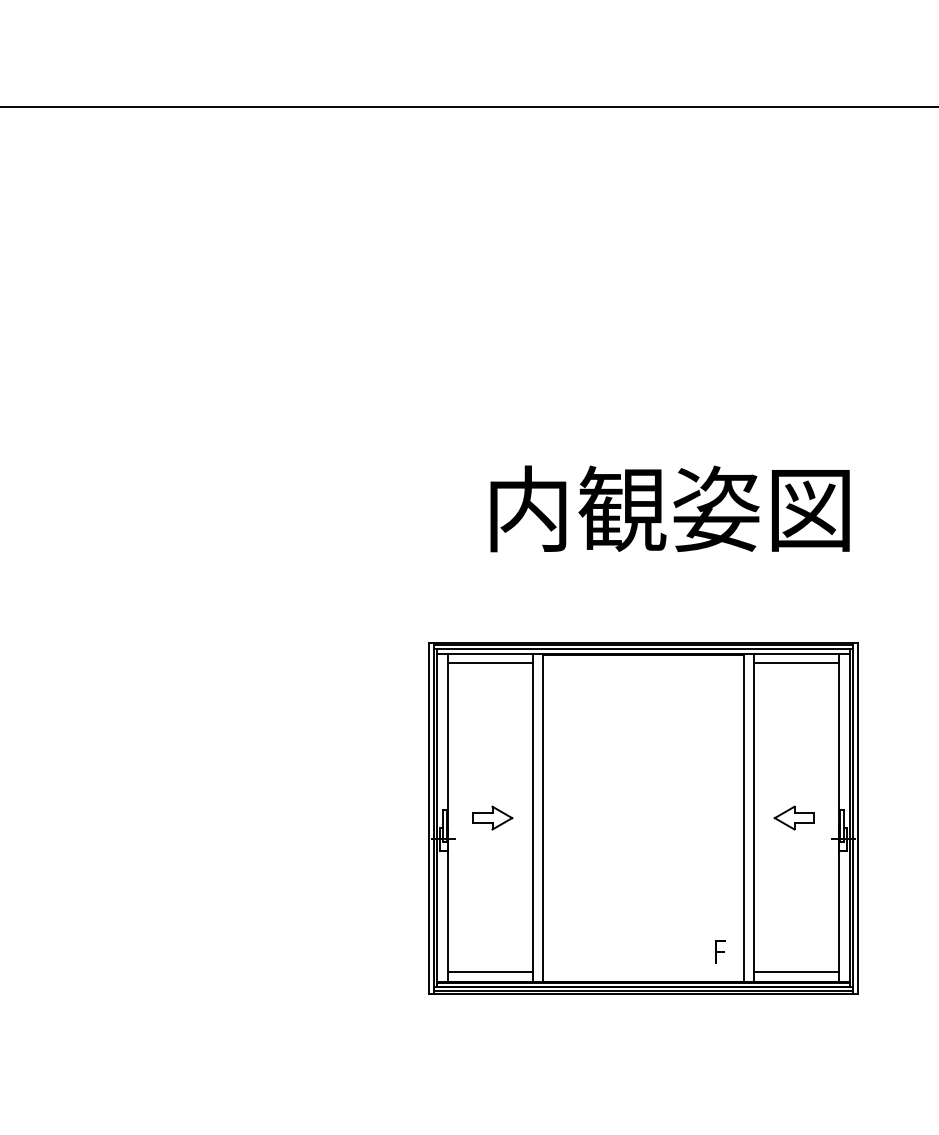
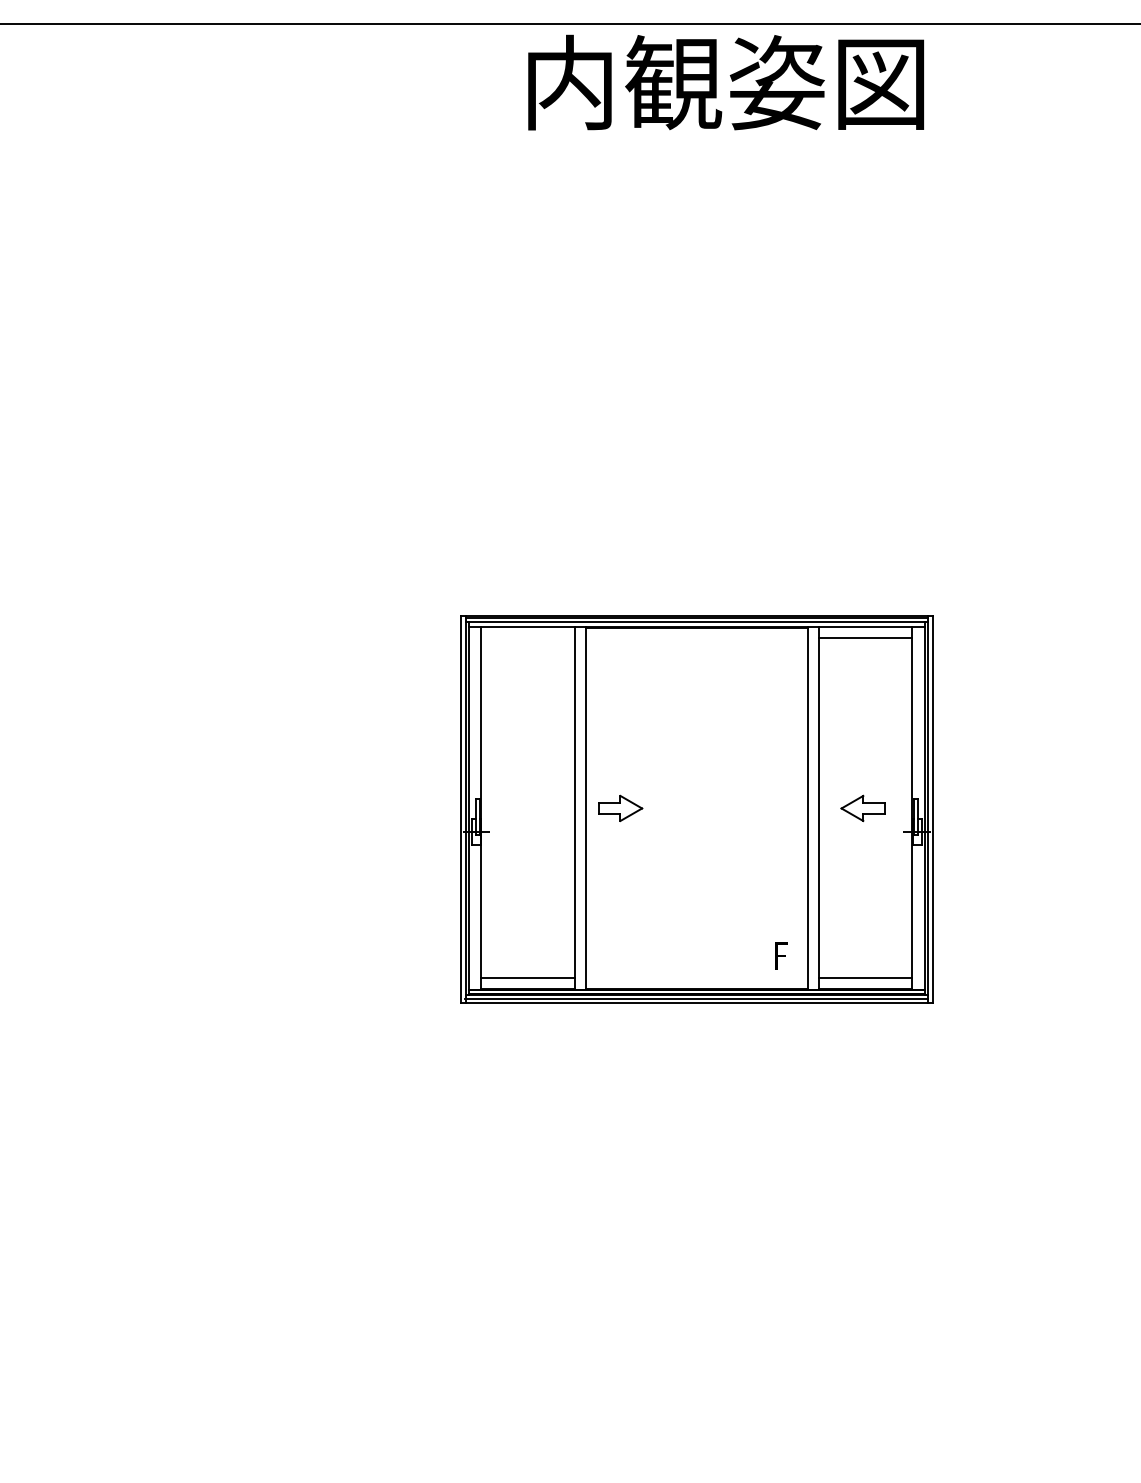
text: (669, 508) -> (725, 82), moved
line: (490, 662) -> (528, 637), removed
part: (492, 817) -> (620, 807), moved

